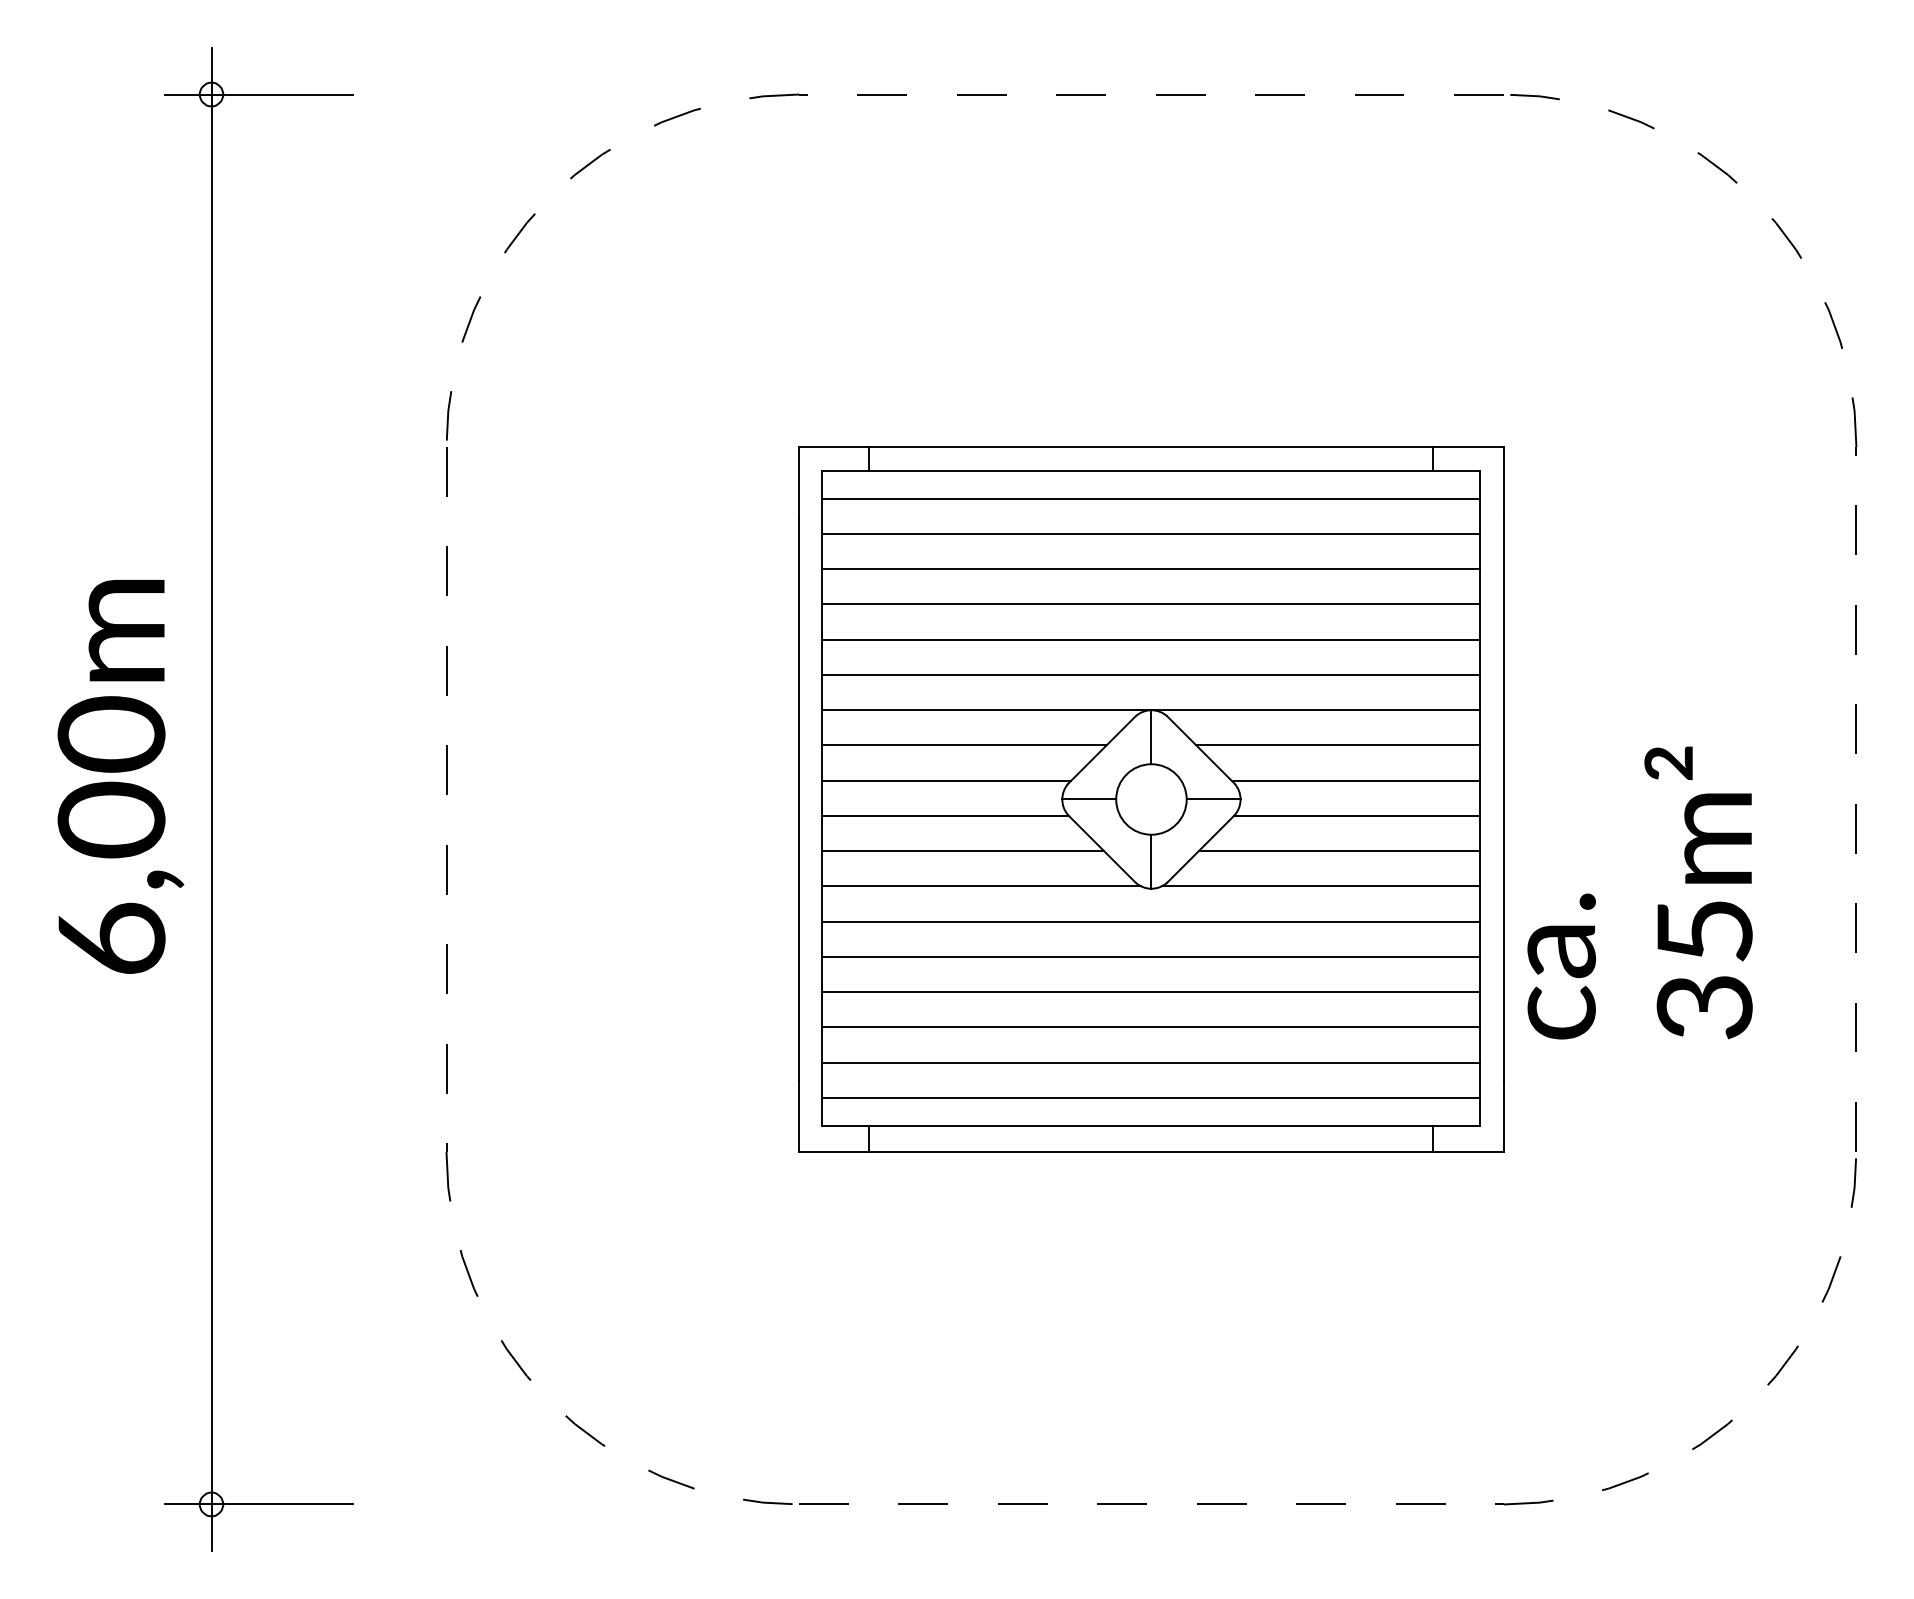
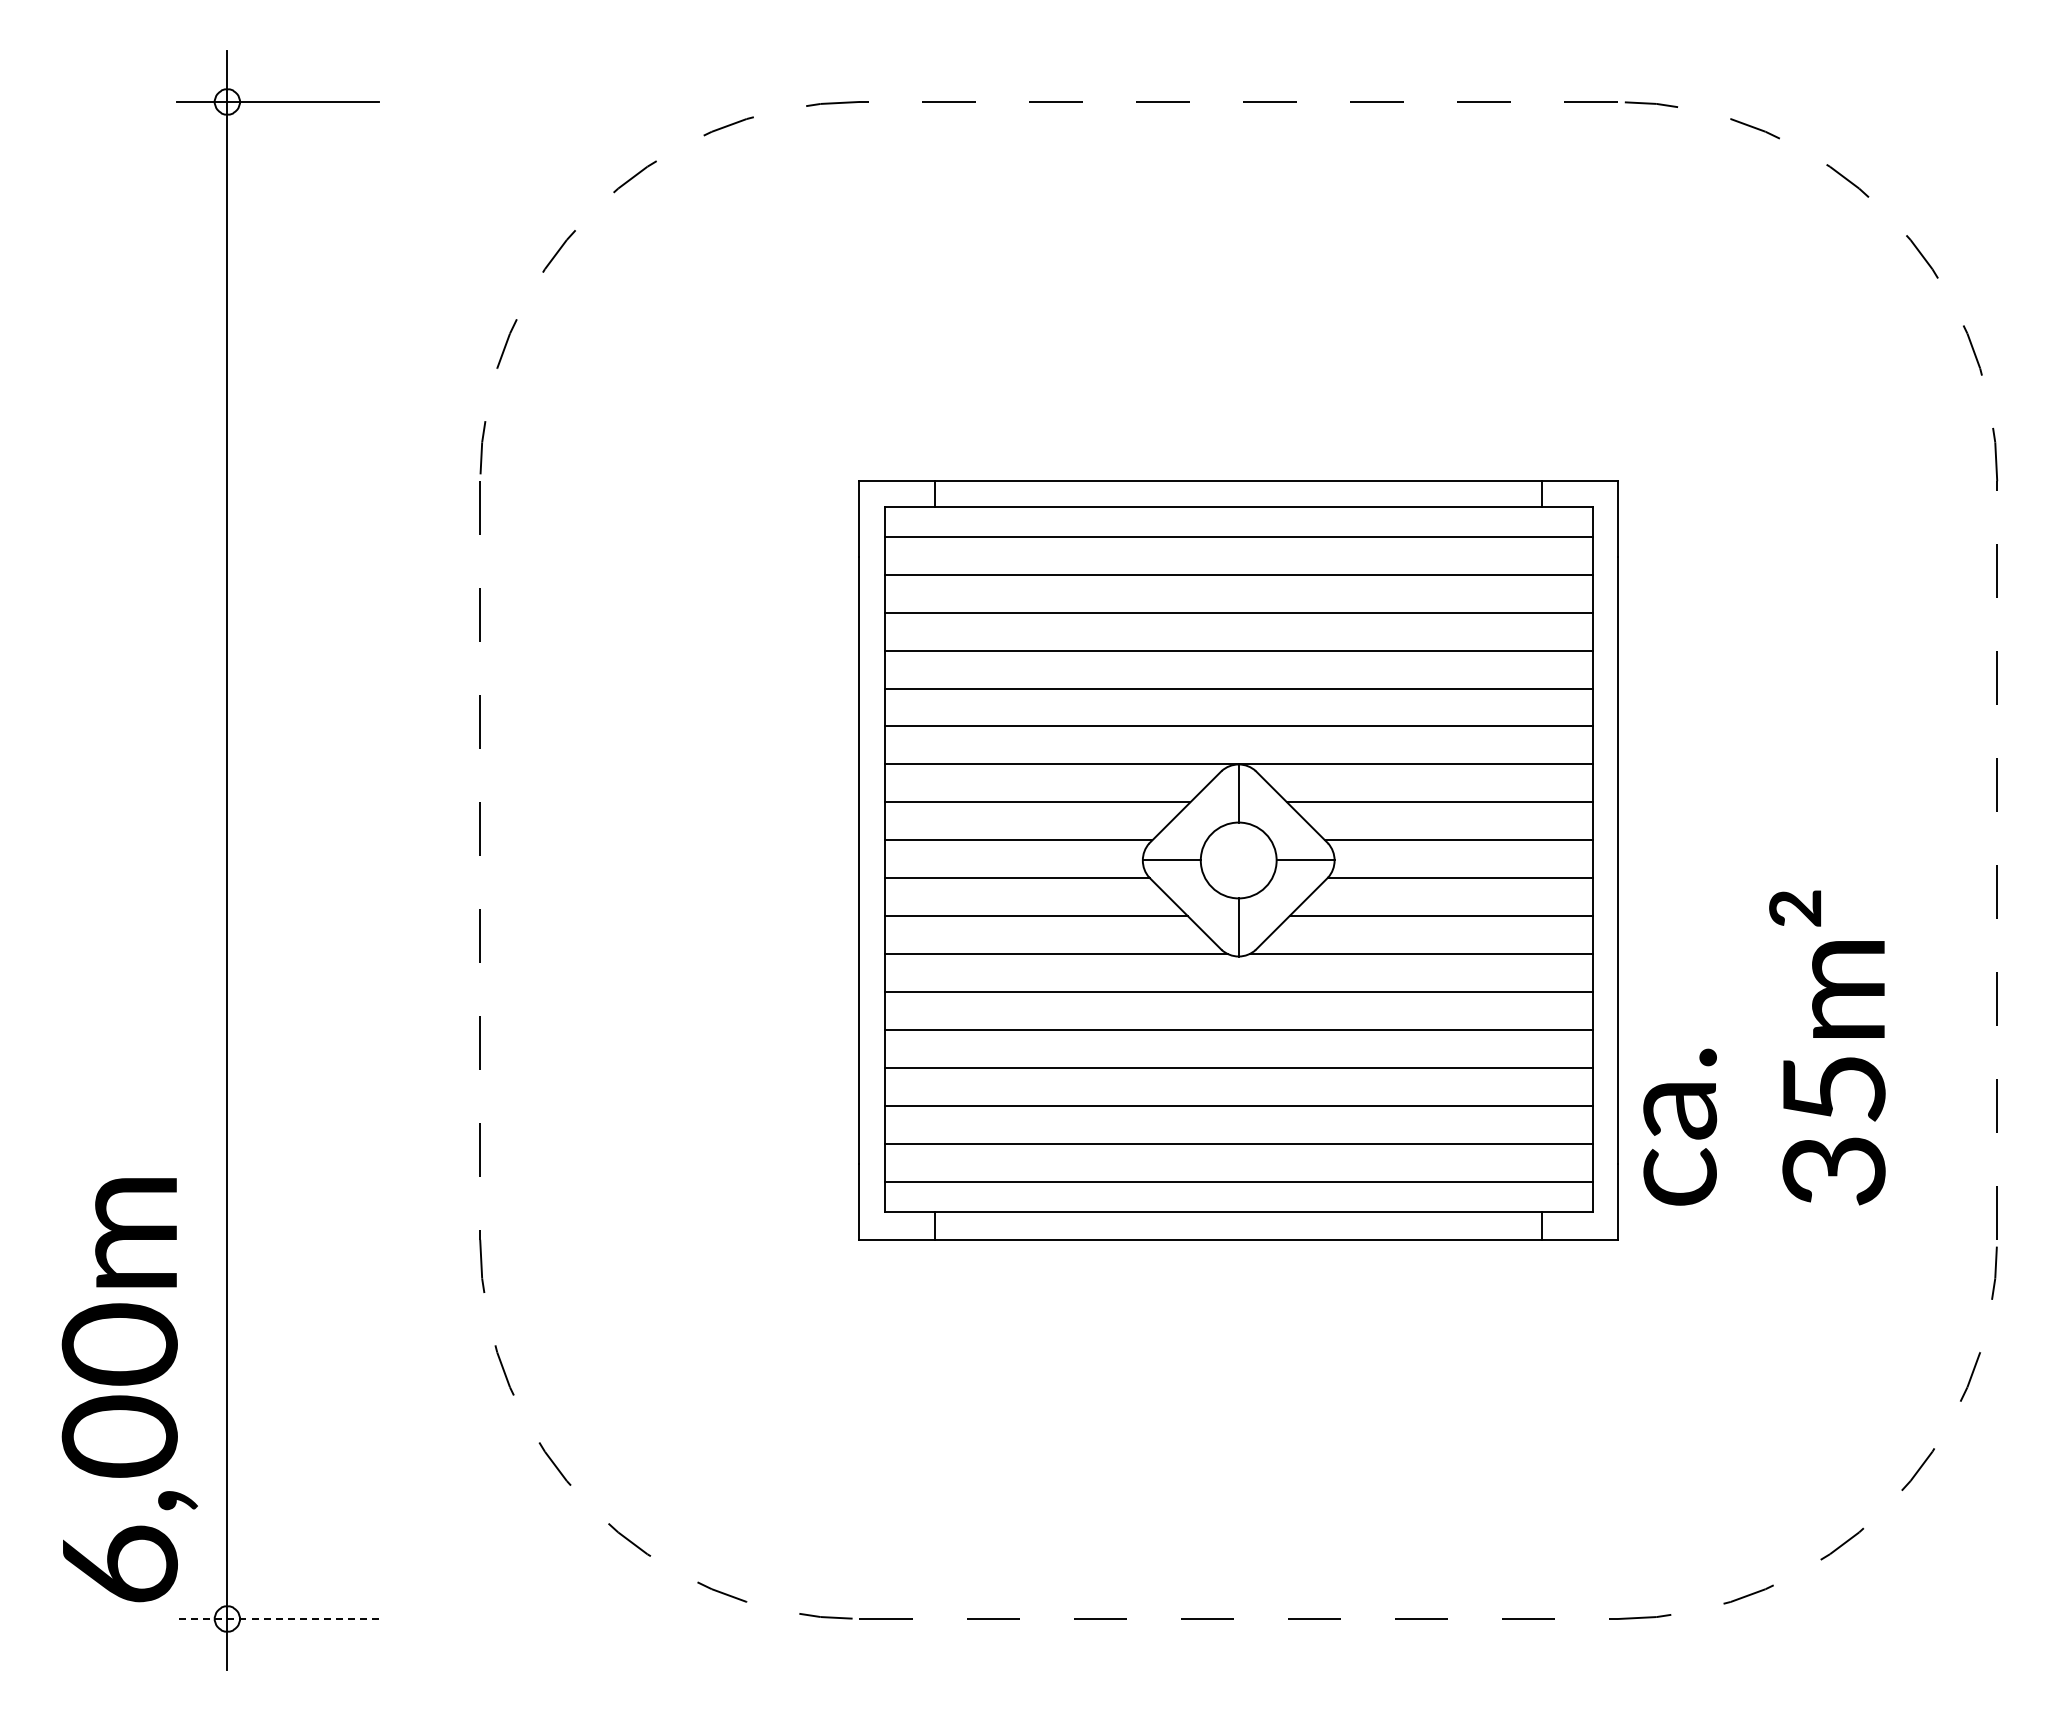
text: (120, 777) -> (129, 1390), moved
text: (1640, 892) -> (1764, 1047), moved
line: (258, 1504) -> (277, 1619), solid -> dashed

